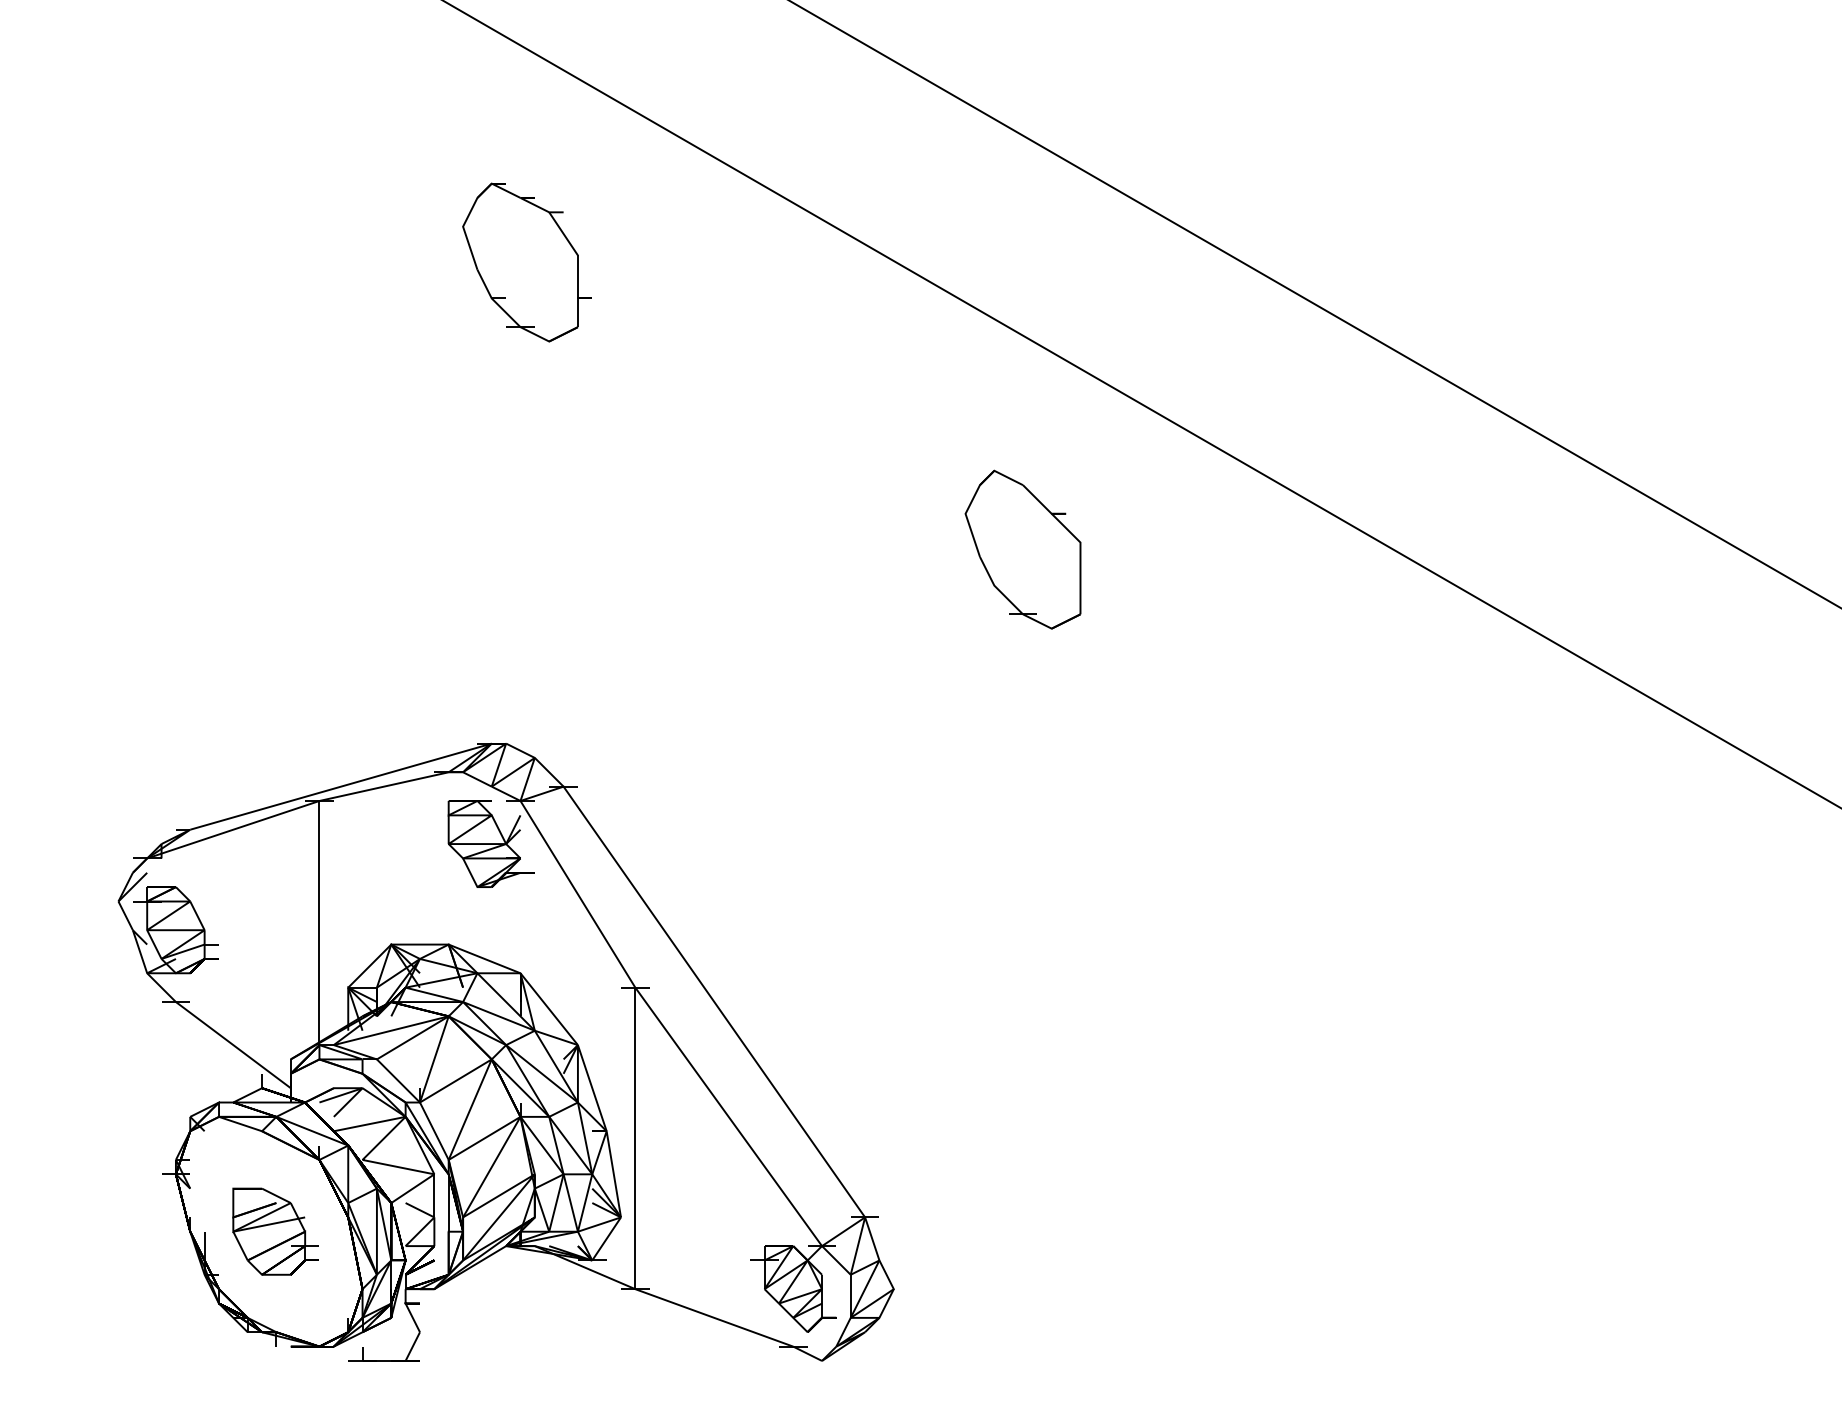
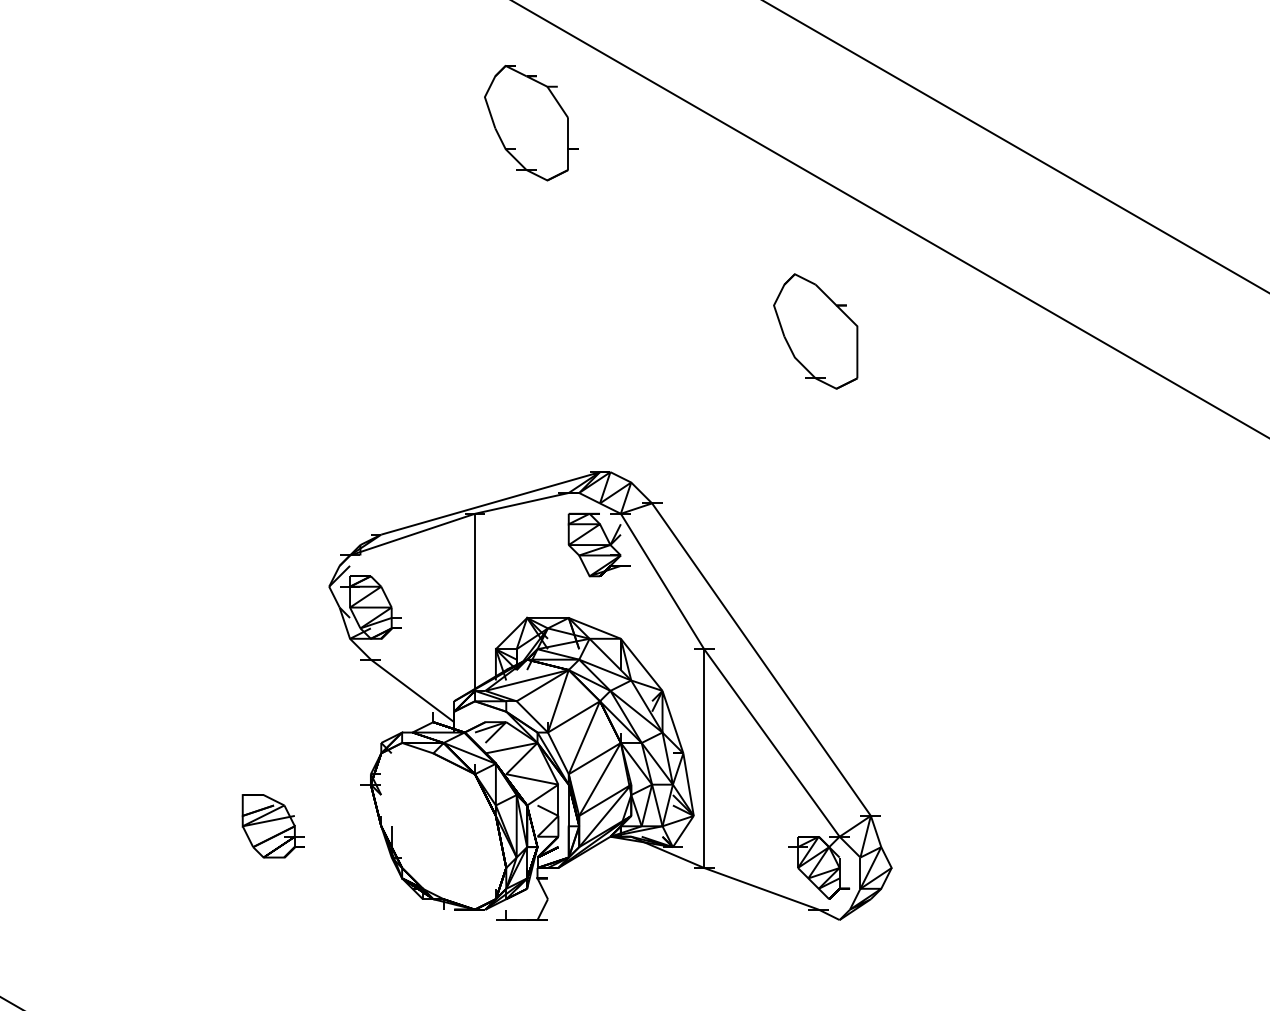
part: (526, 262) -> (530, 123), moved
part: (505, 1051) -> (609, 695), moved

